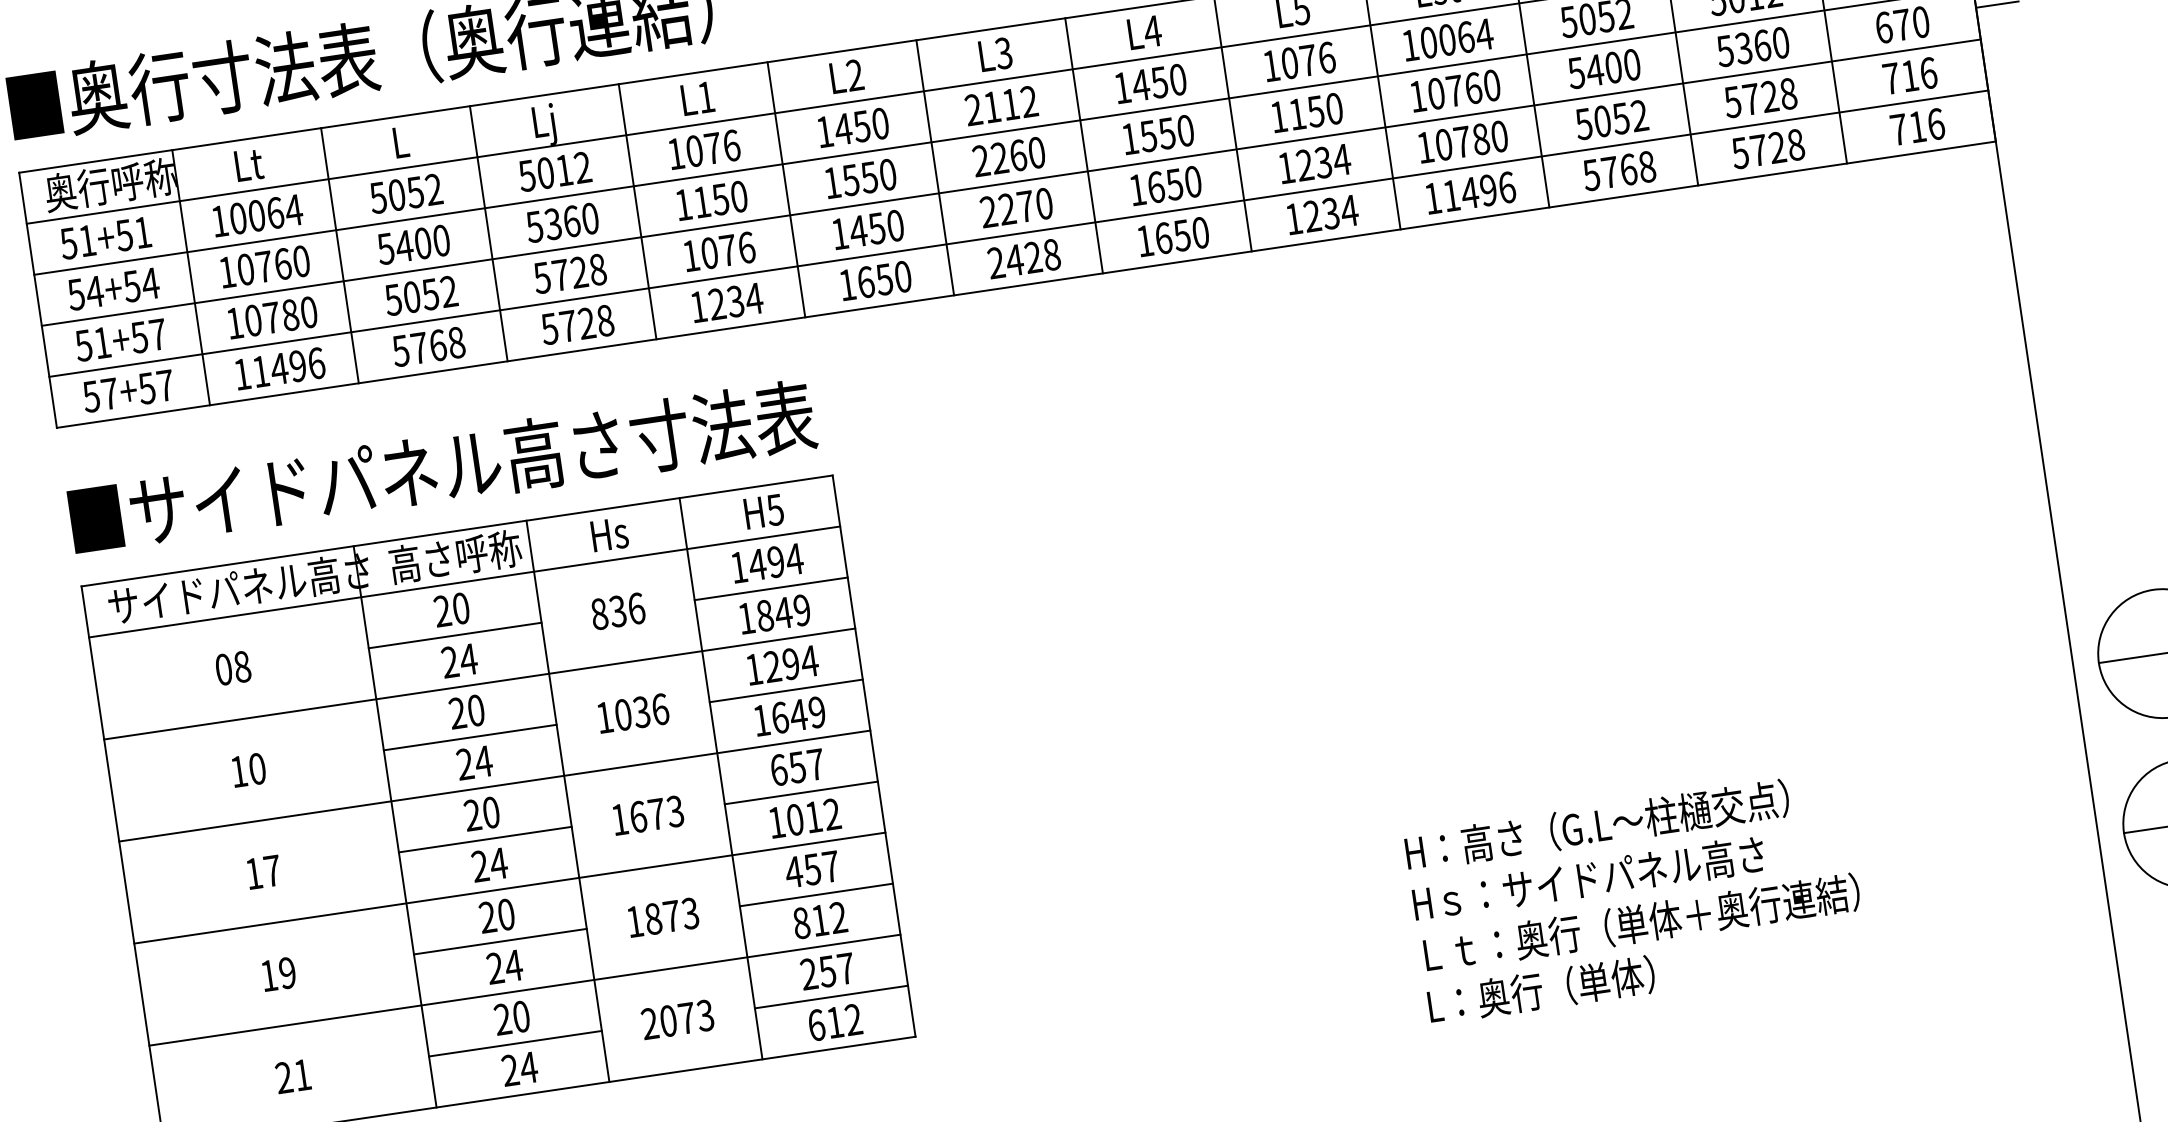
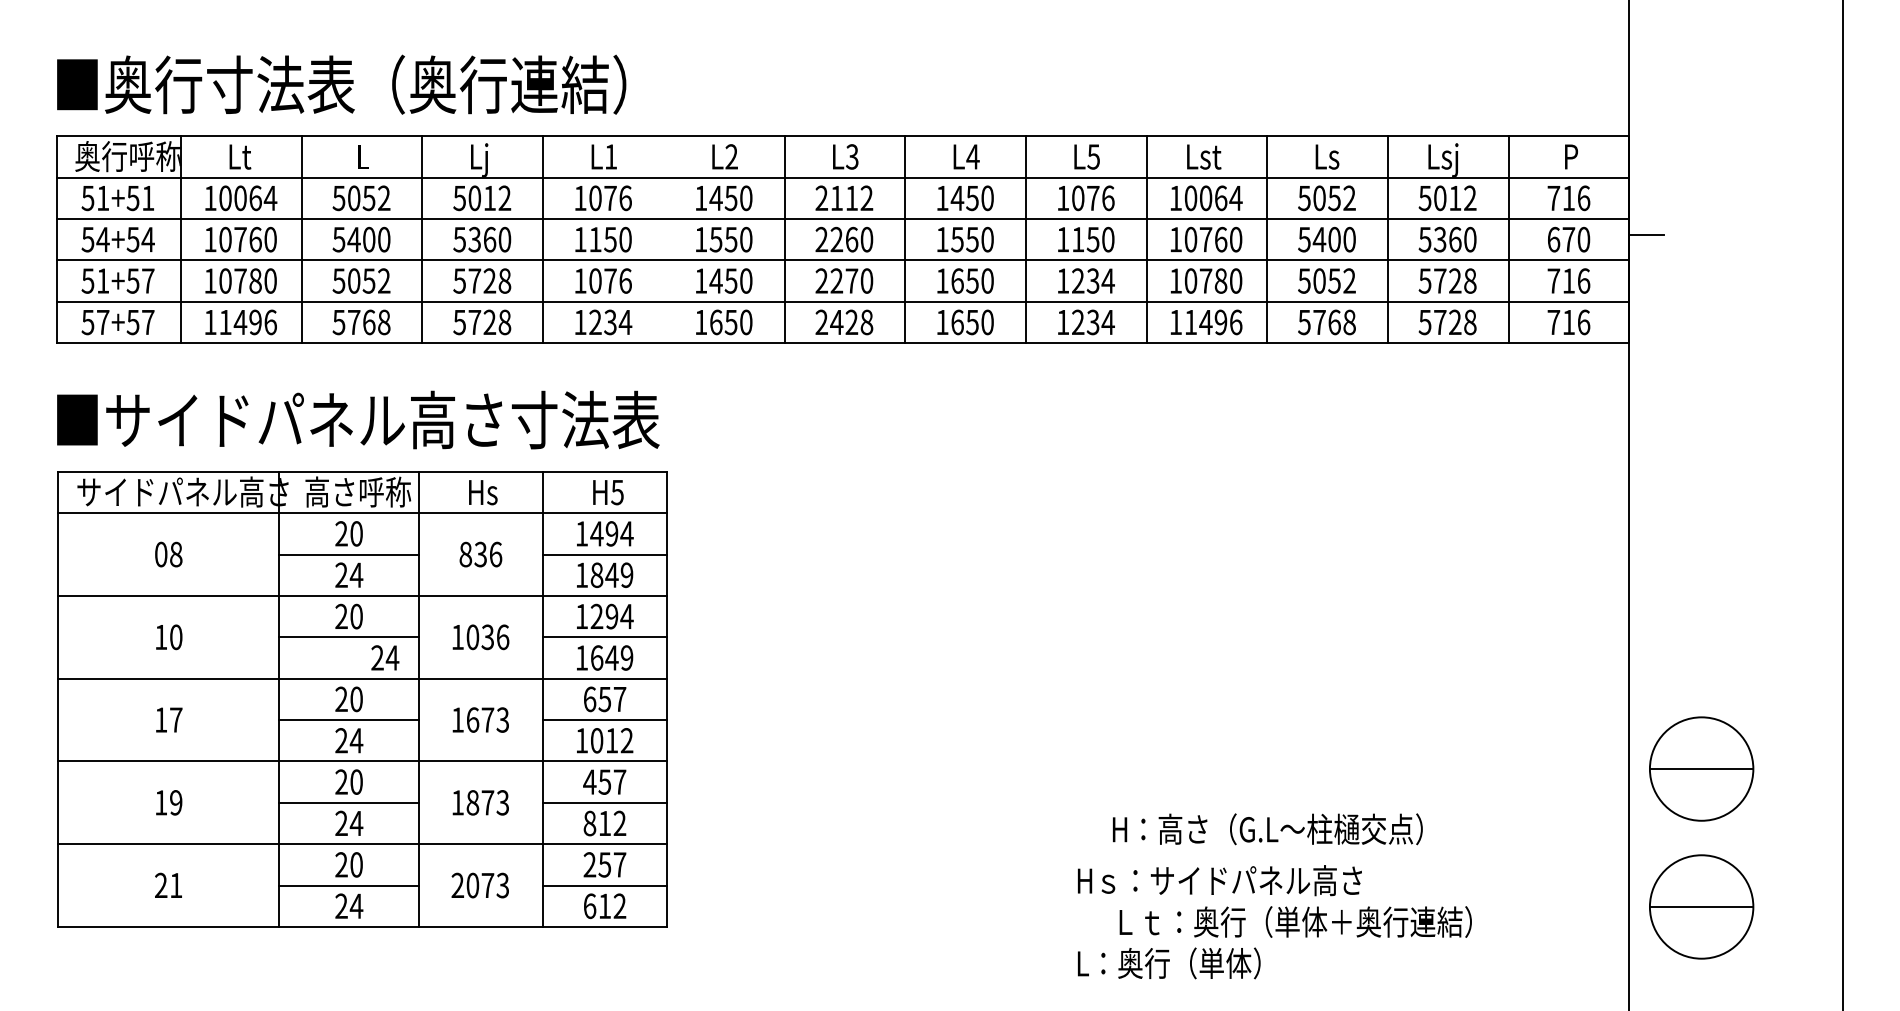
line: (785, 189) -> (663, 239), removed
text: (474, 762) -> (385, 657), moved
text: (1596, 825) -> (1267, 829), moved
text: (1641, 922) -> (1295, 921), moved

